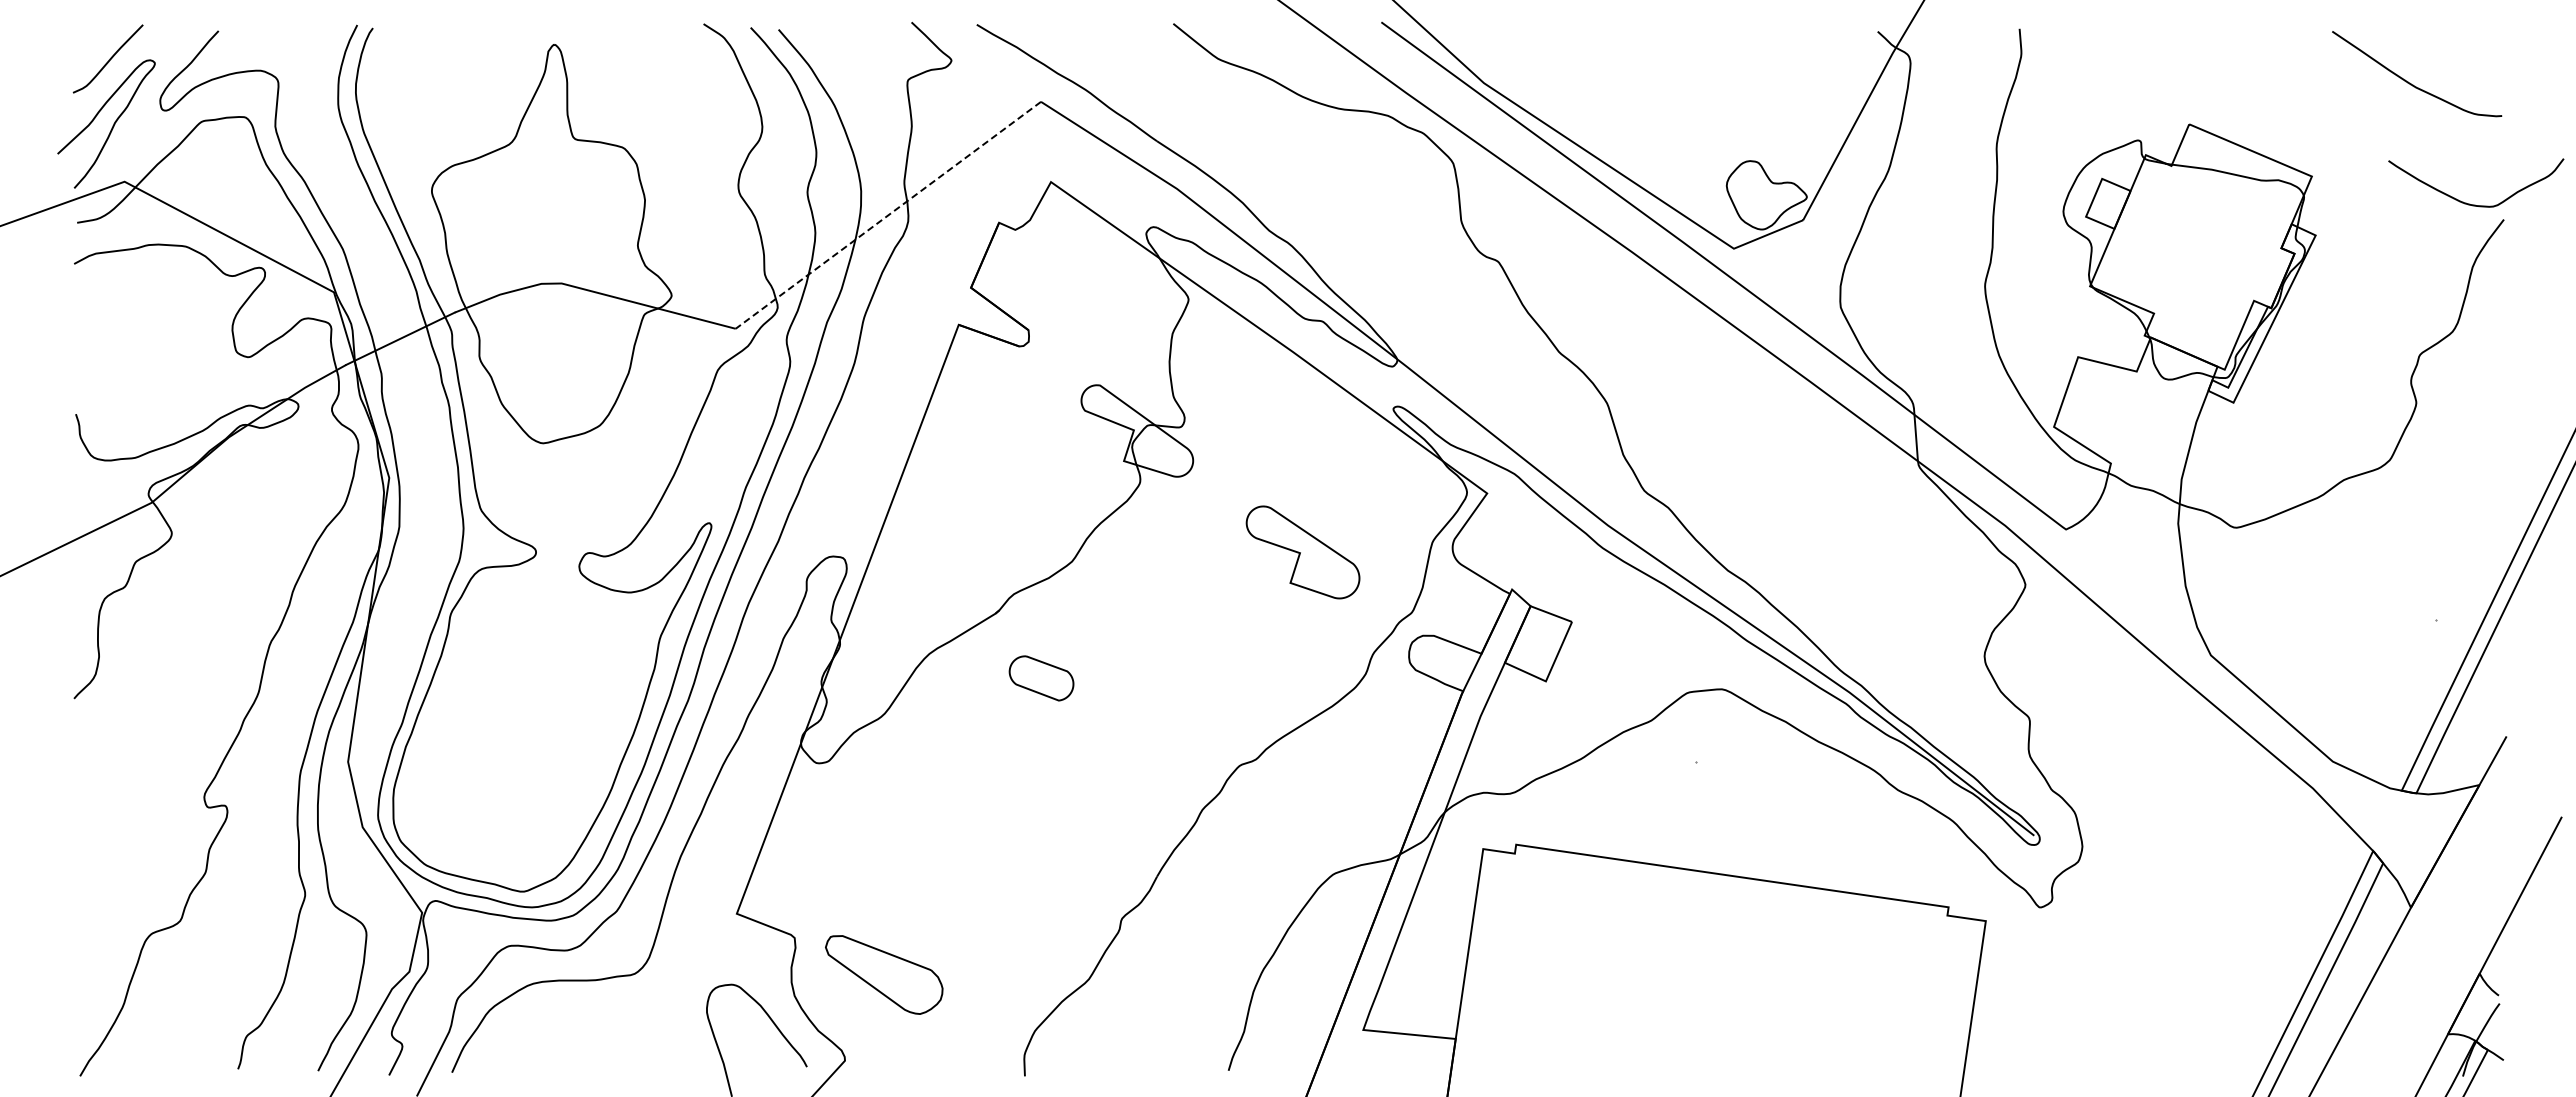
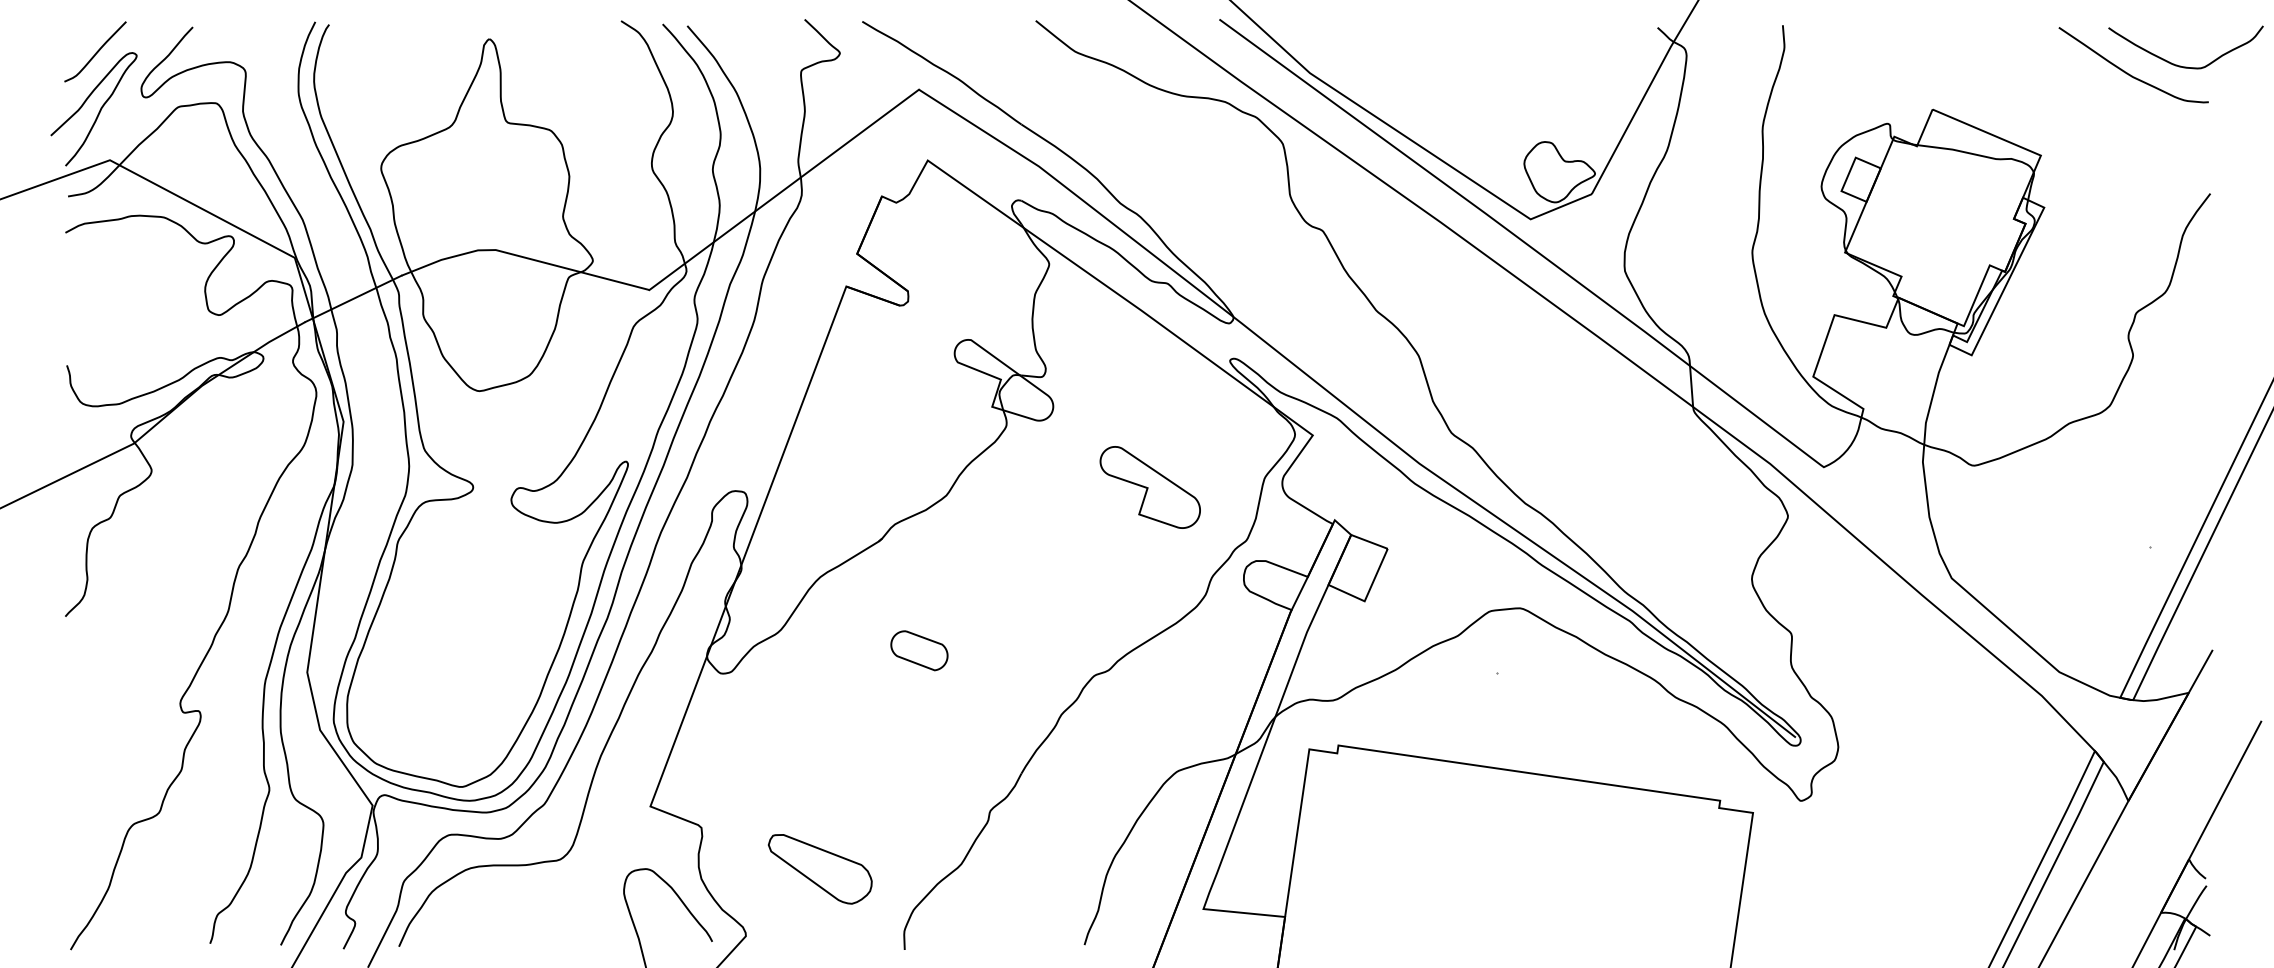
curve: (2475, 204) -> (2185, 66), moved
line: (887, 215) -> (783, 190), dashed -> solid
part: (1041, 678) -> (919, 650), moved
part: (884, 974) -> (820, 868), moved

